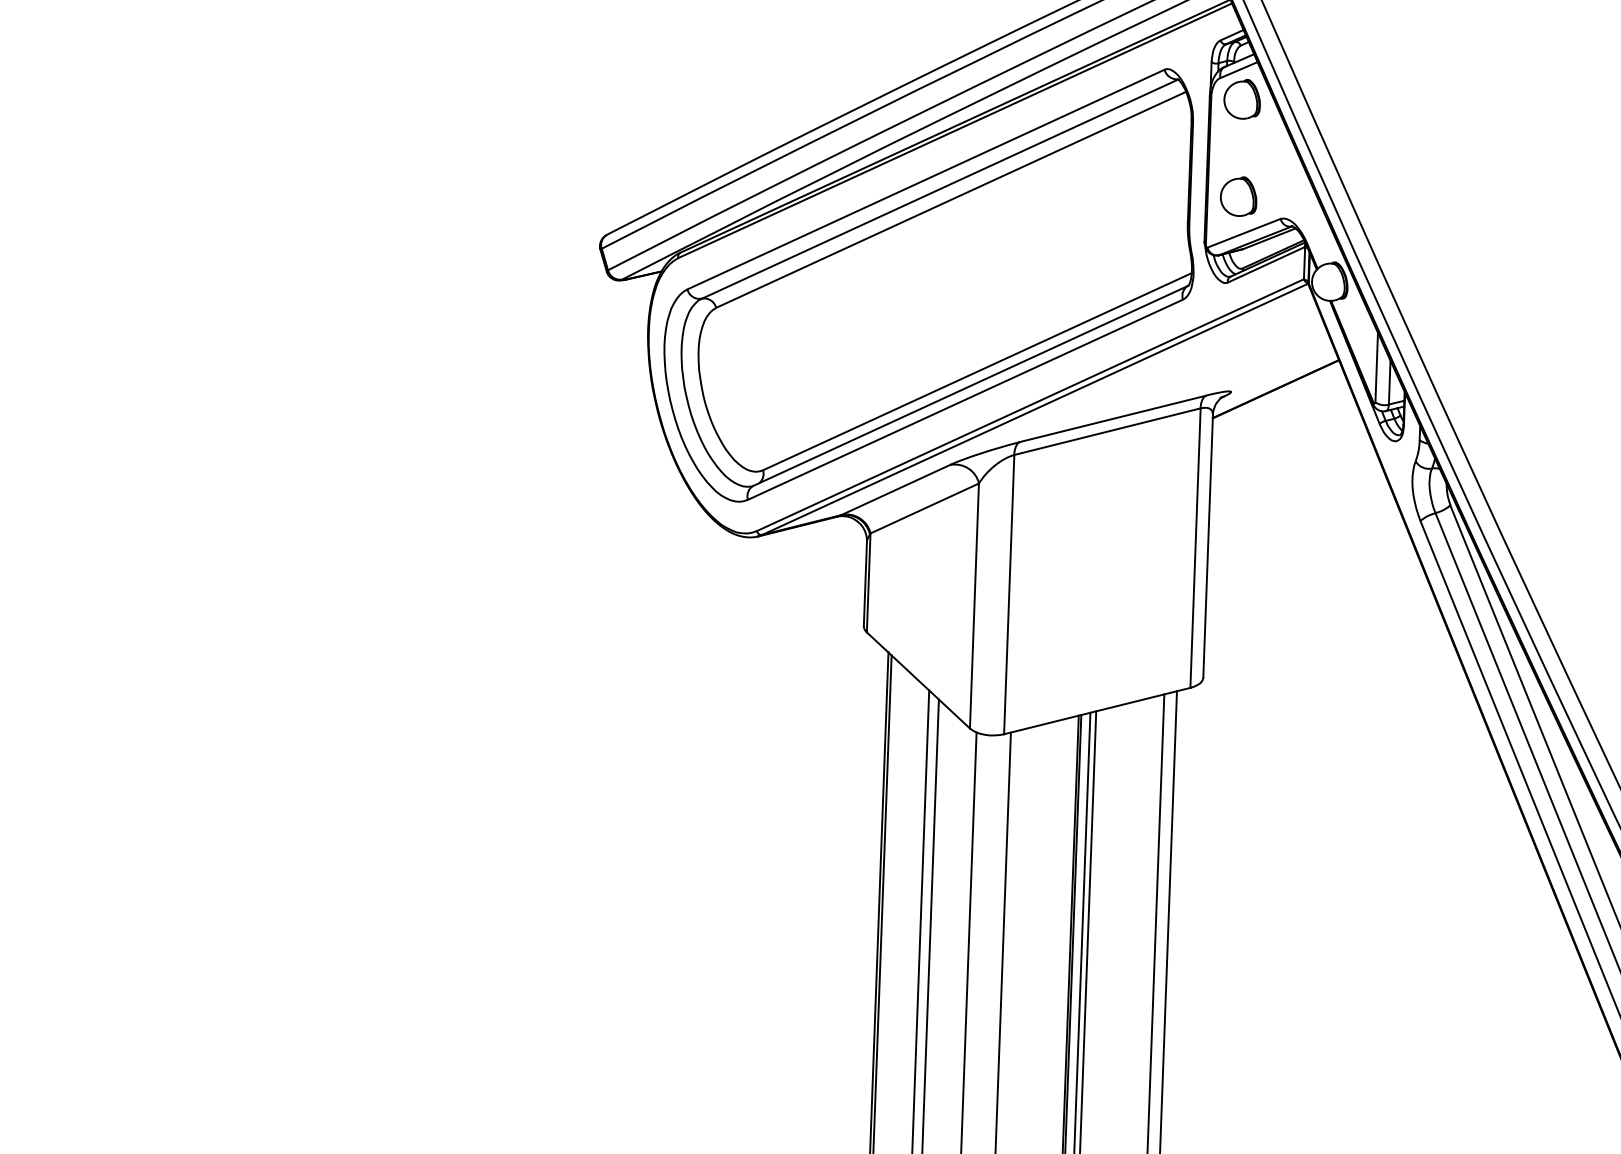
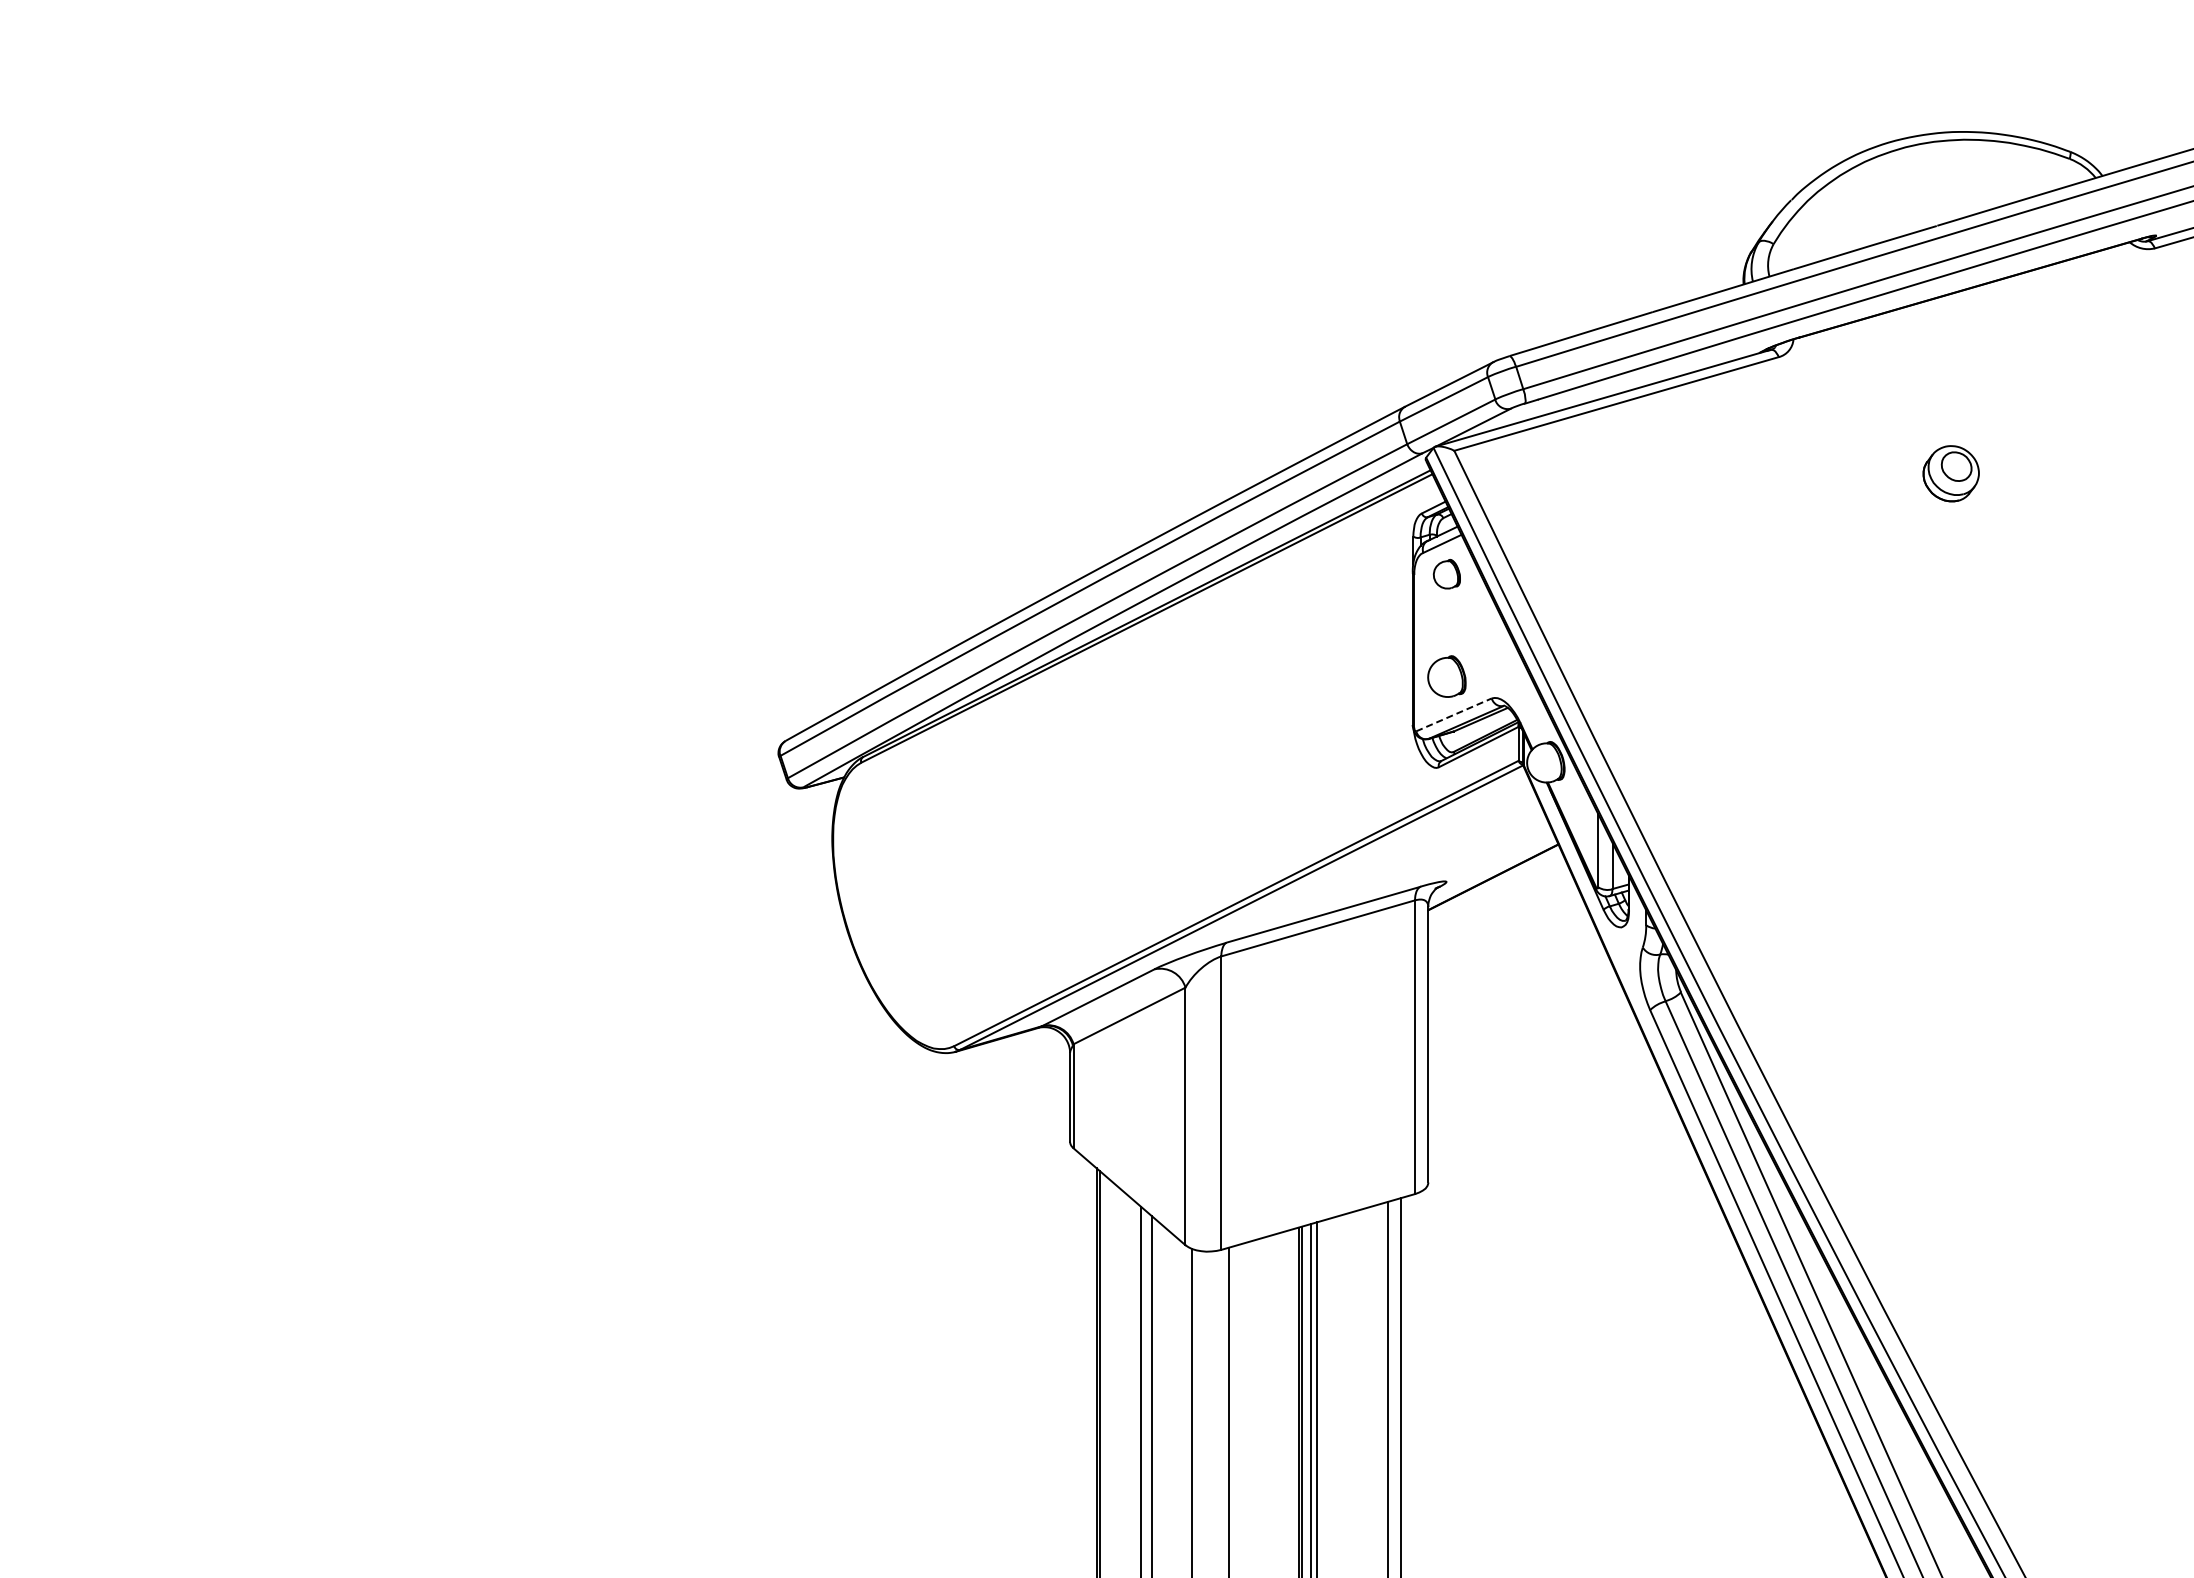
part: (1241, 98) -> (1446, 573), size x0.7
line: (1244, 232) -> (1454, 714), solid -> dashed
part: (930, 284) -> (1126, 780), removed

